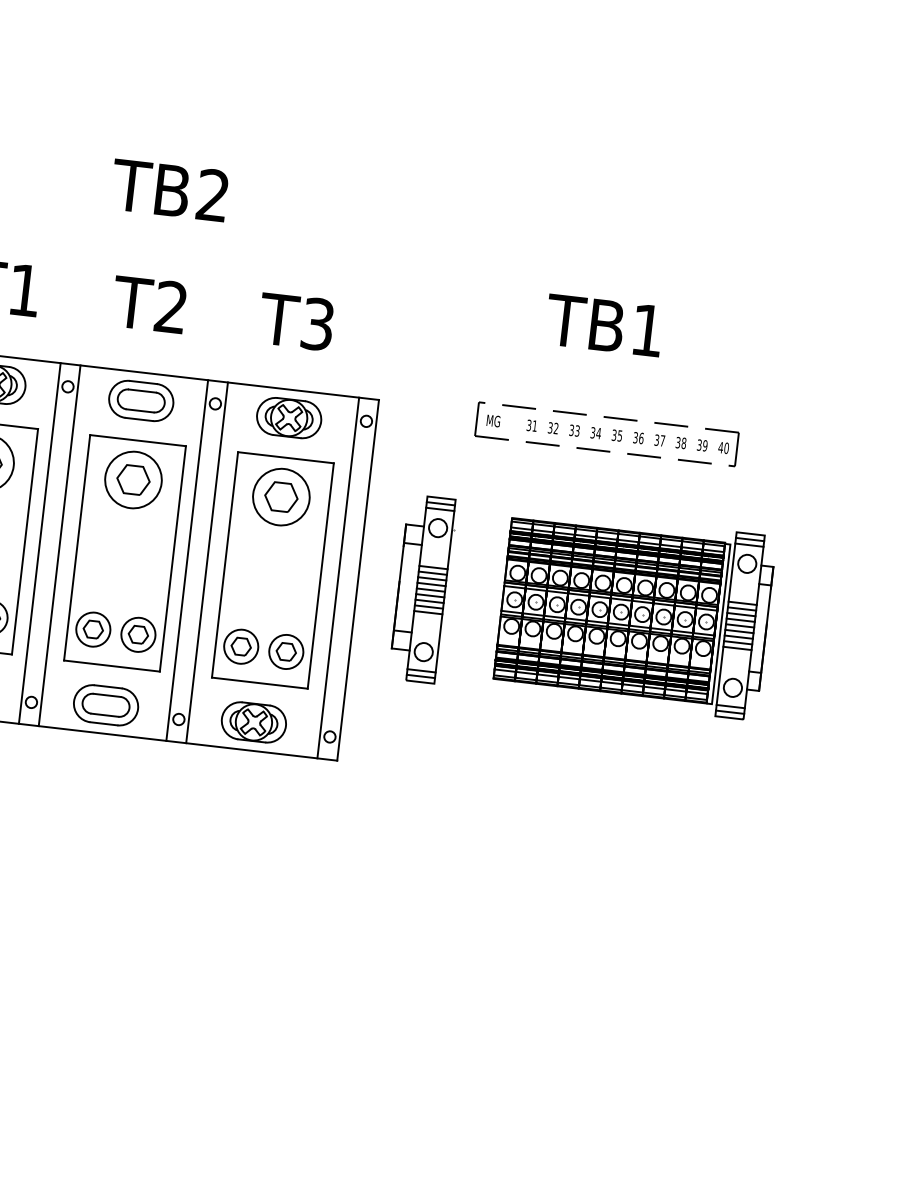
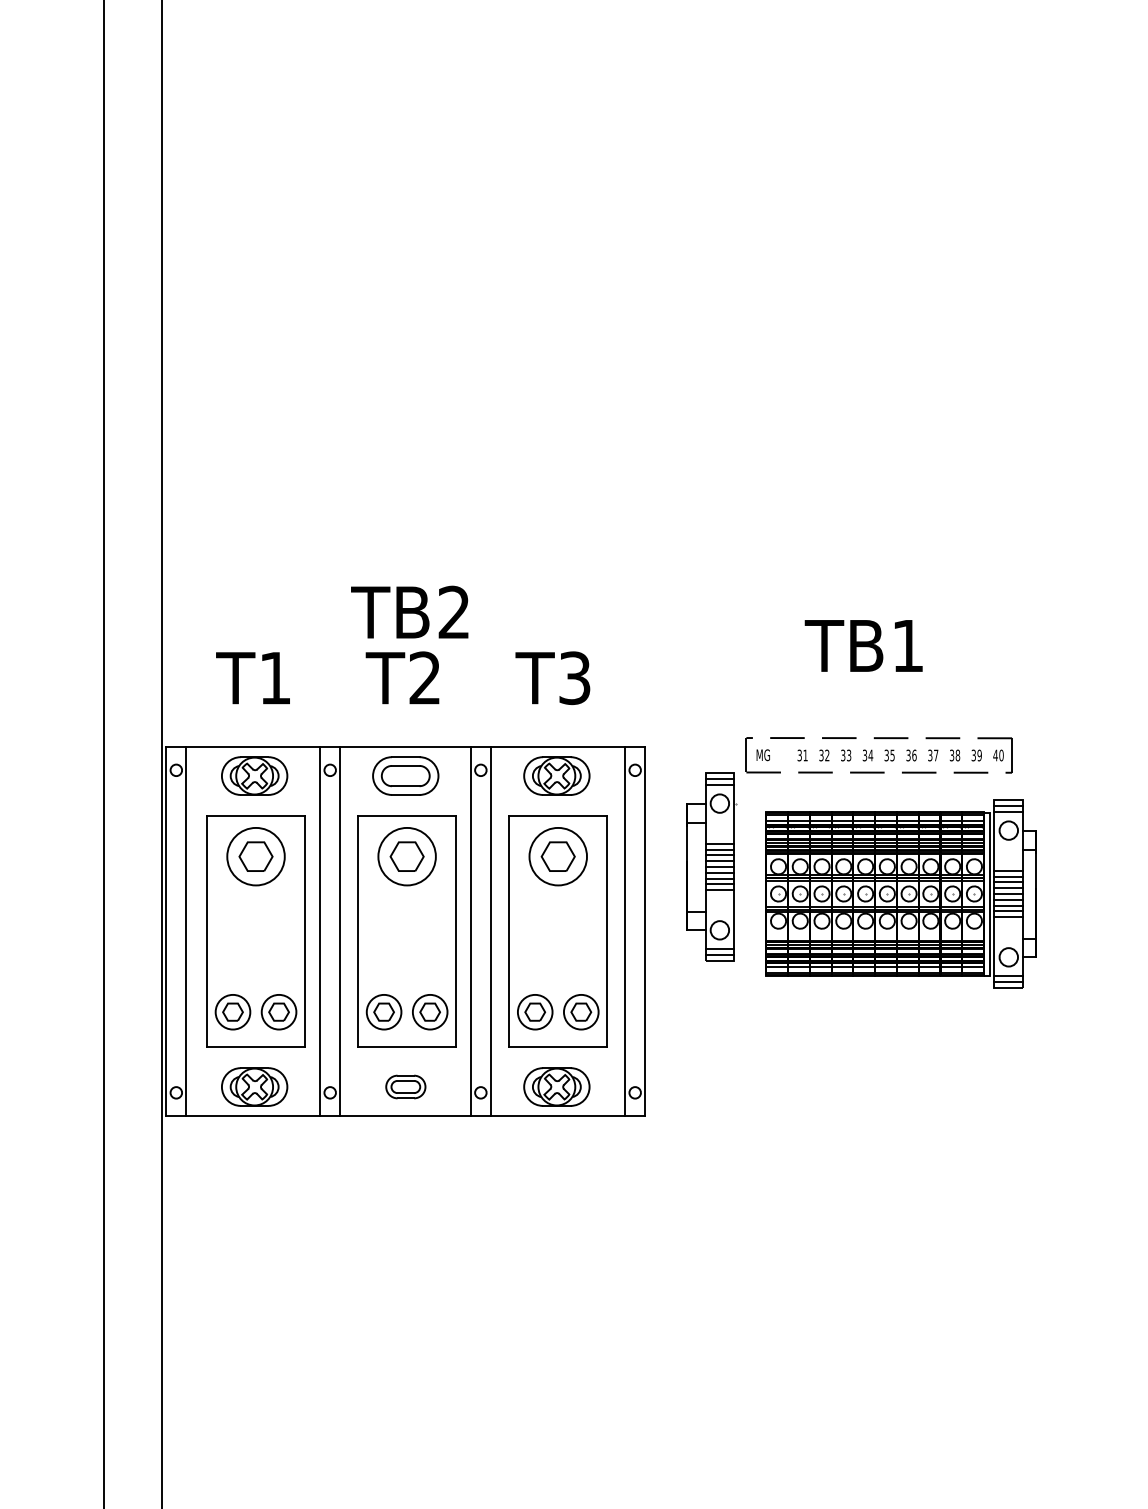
text: (169, 189) -> (409, 611), moved
part: (422, 588) -> (711, 866), moved
part: (634, 613) -> (900, 893), moved
part: (105, 704) -> (405, 1086), size x0.6

